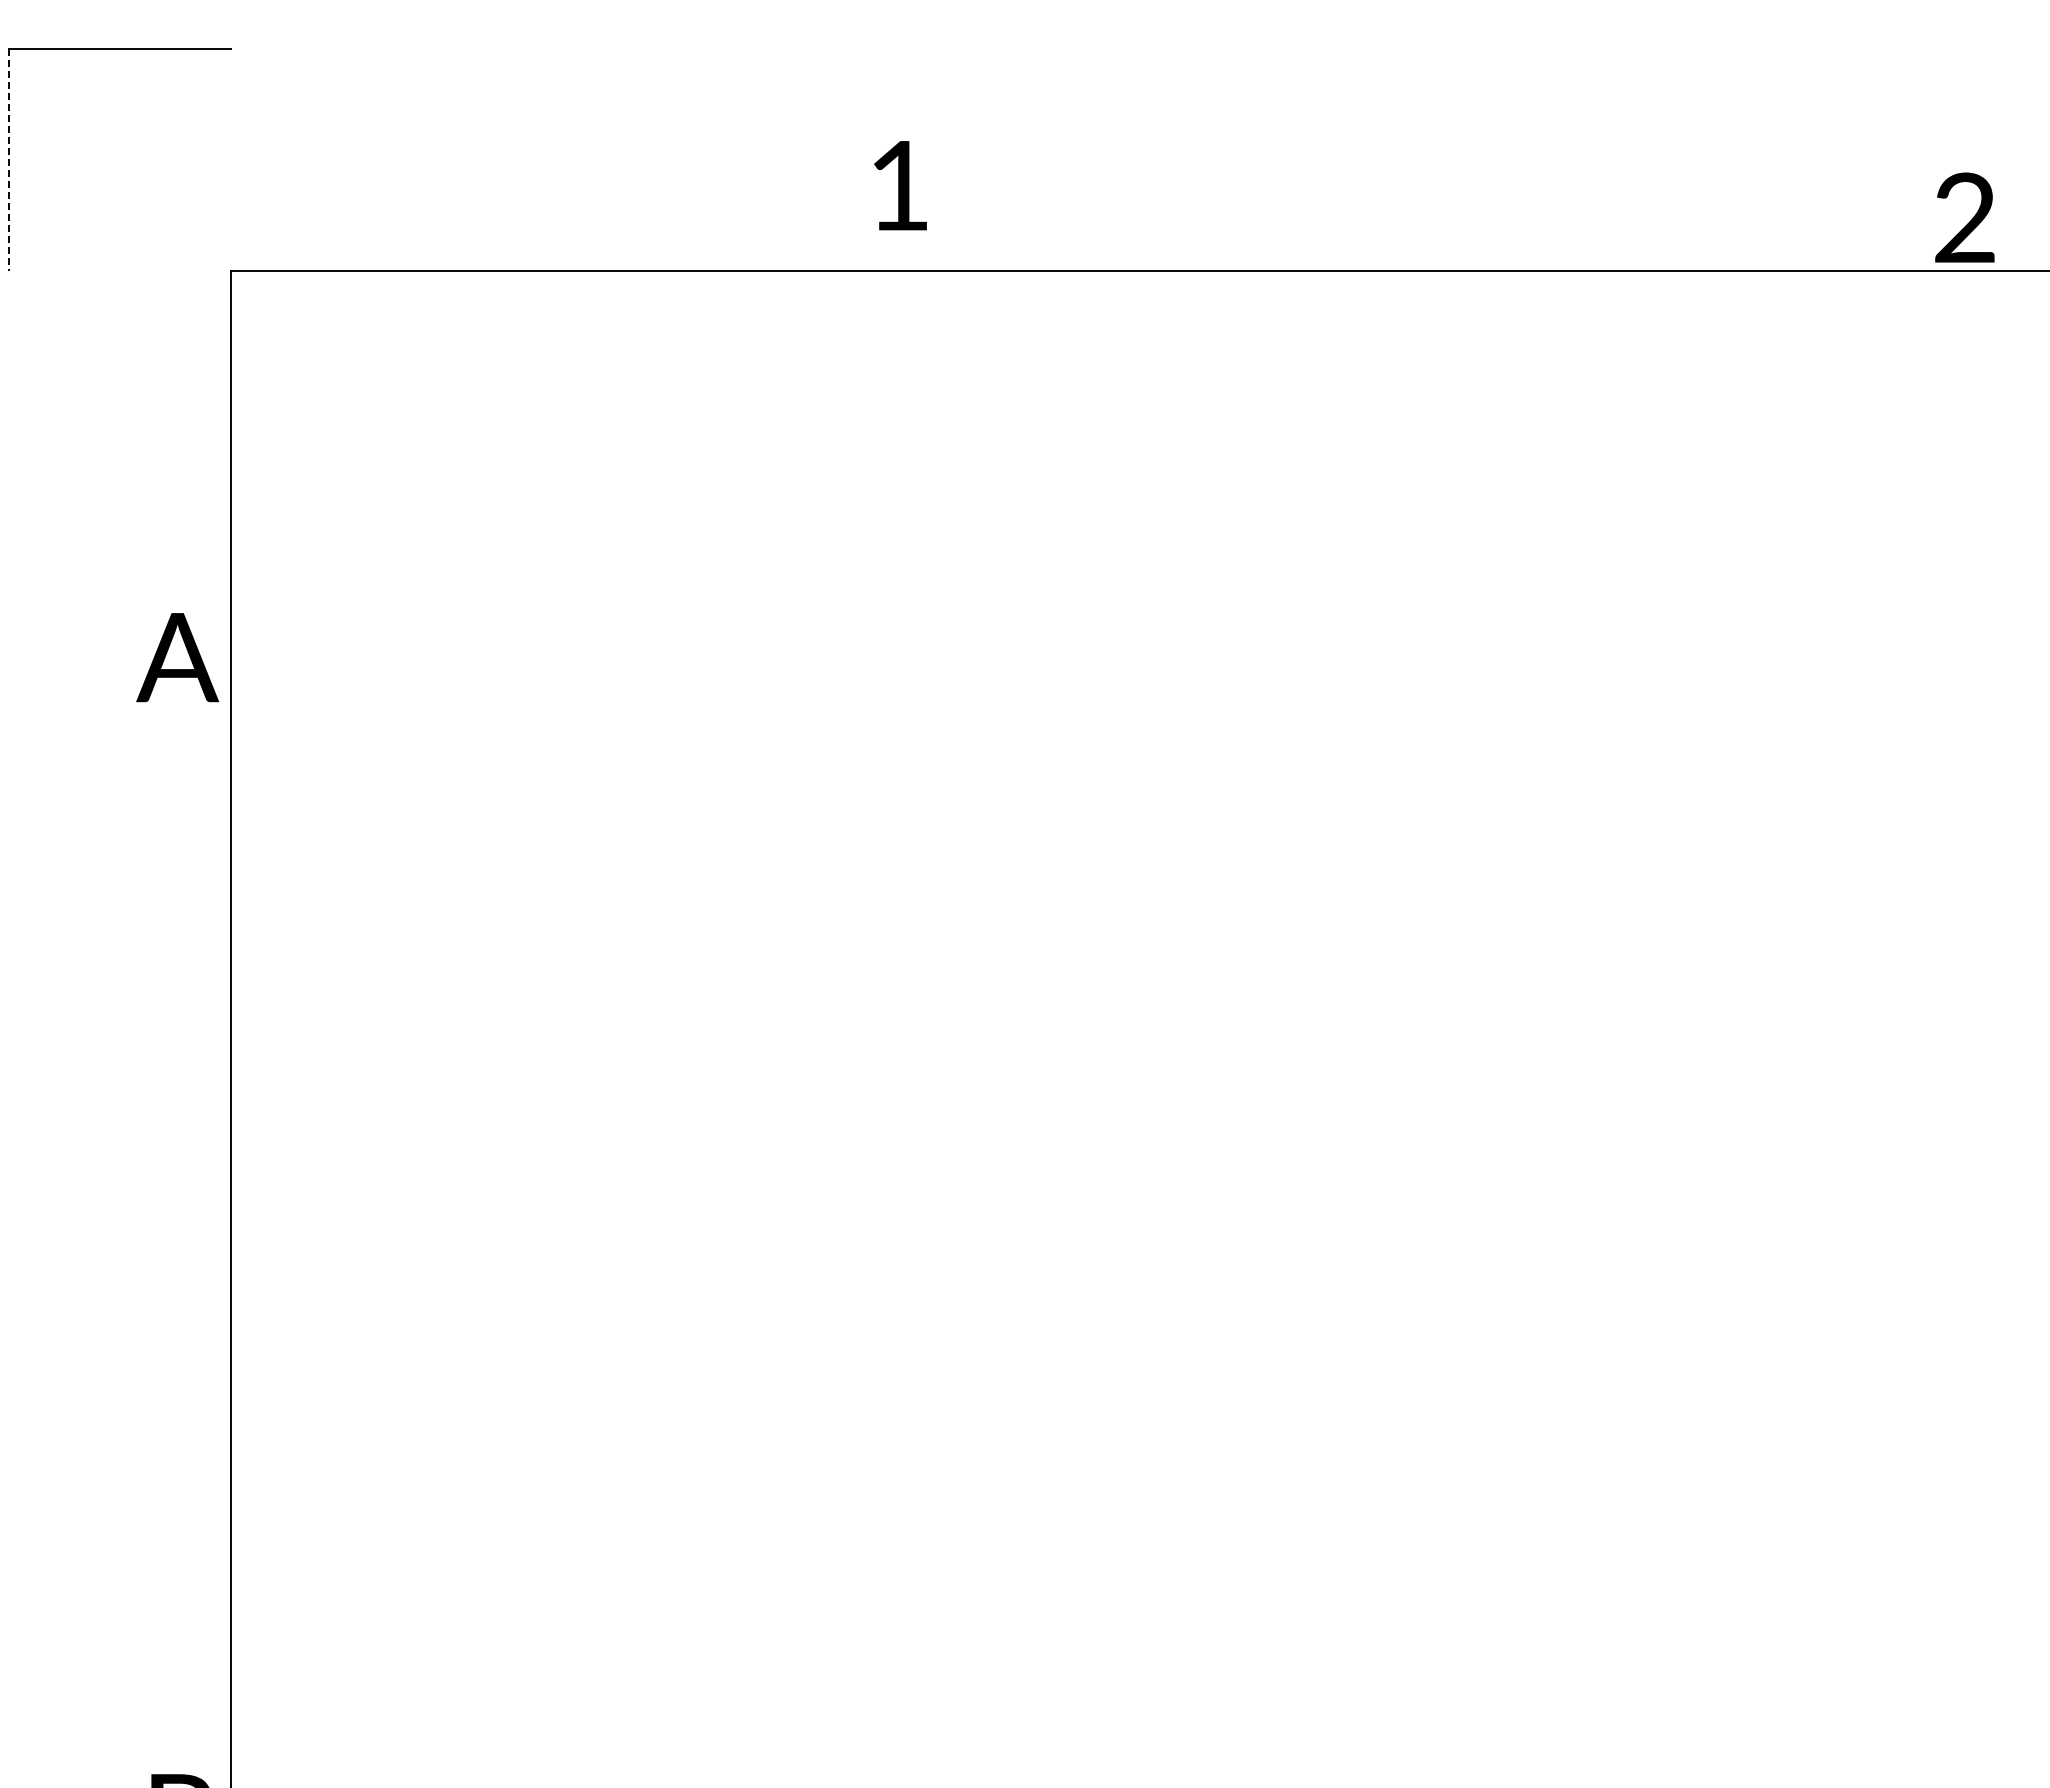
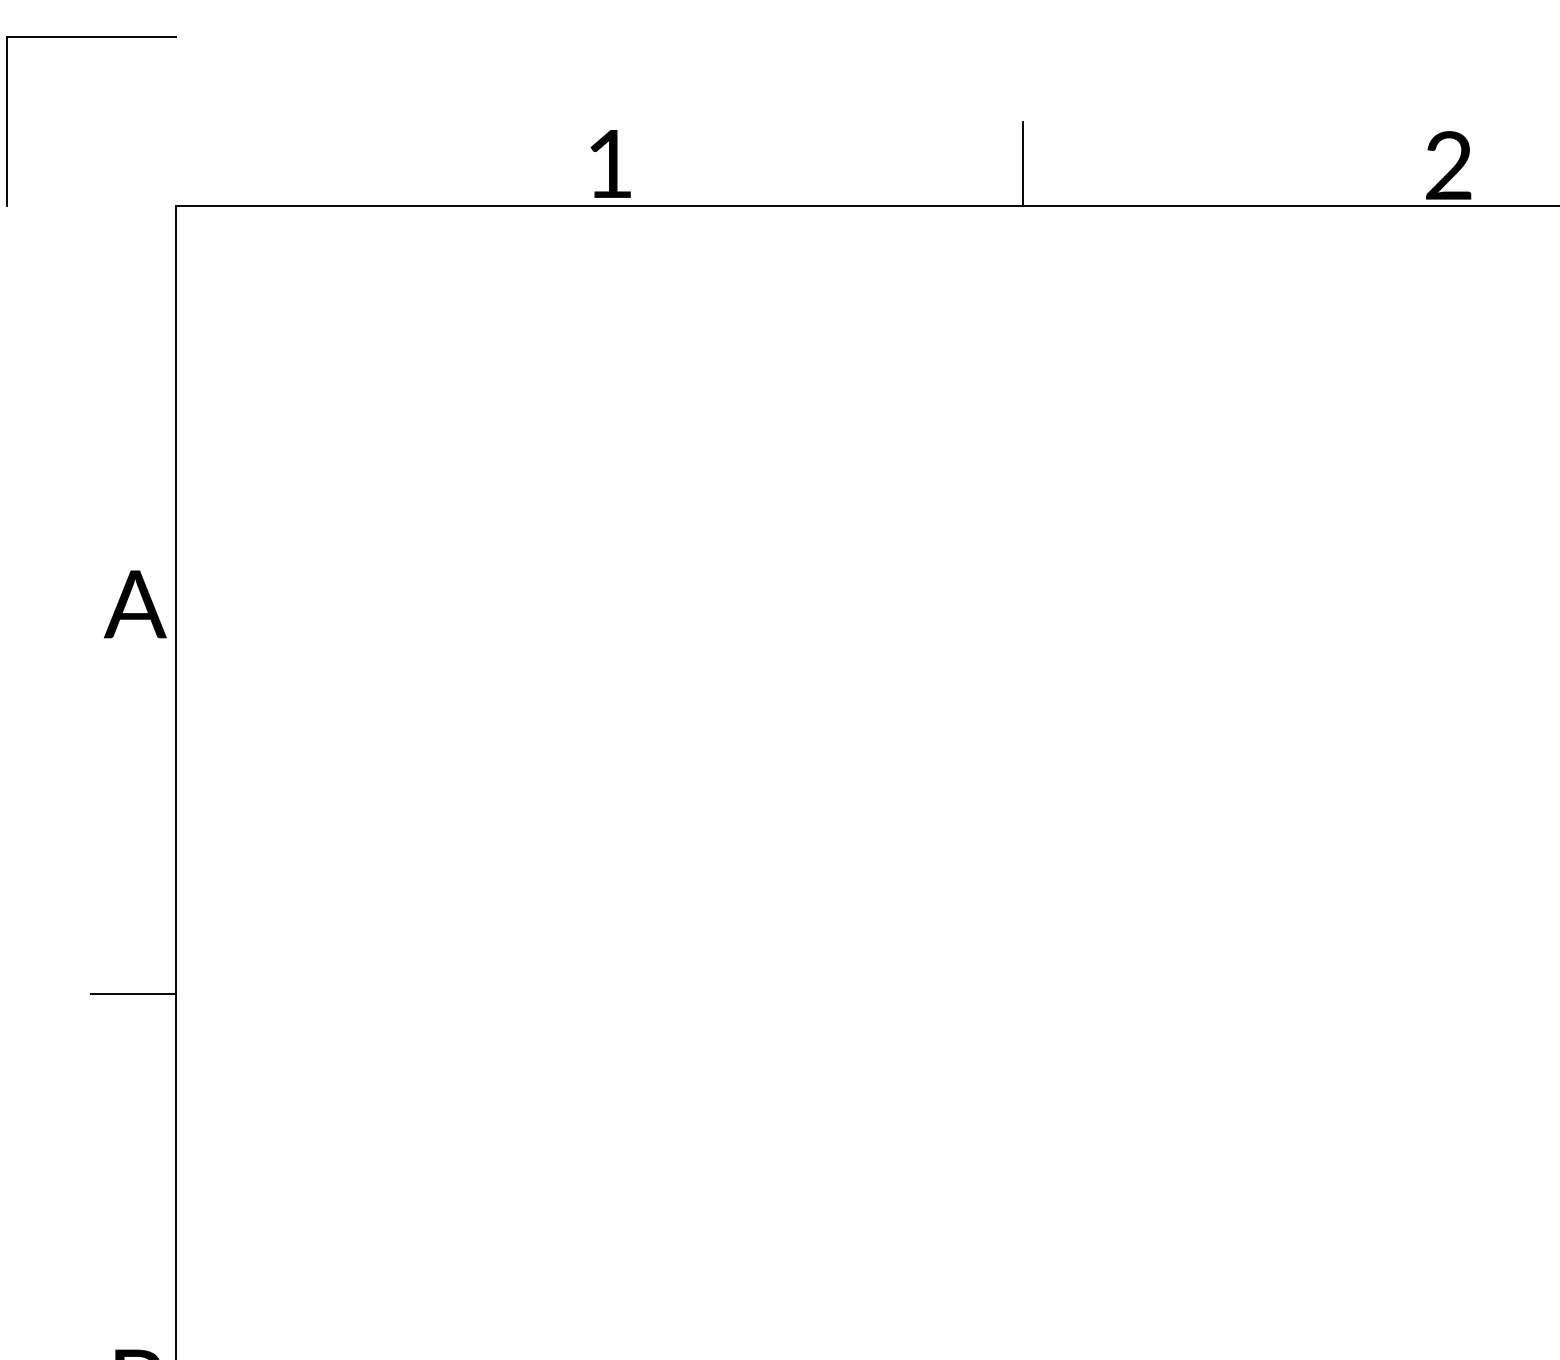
line: (8, 160) -> (6, 121), dashed -> solid
text: (900, 185) -> (610, 163), moved
line: (1344, 215) -> (1023, 163), added
text: (1964, 217) -> (1448, 165), moved
text: (177, 657) -> (135, 604), moved
line: (175, 1306) -> (133, 993), added

